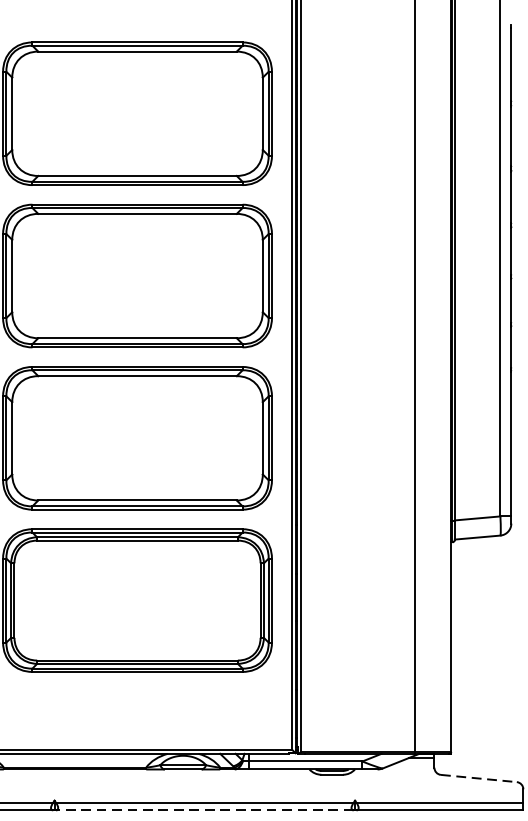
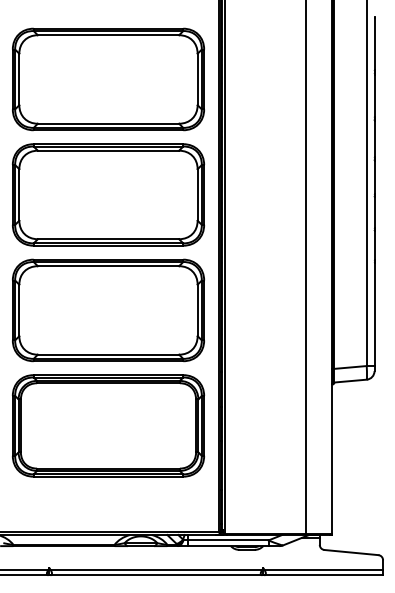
line: (478, 778) -> (351, 552), dashed -> solid
line: (204, 810) -> (156, 575), dashed -> solid

